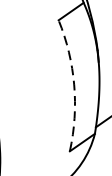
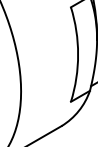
arc: (74, 84) -> (78, 54), dashed -> solid

